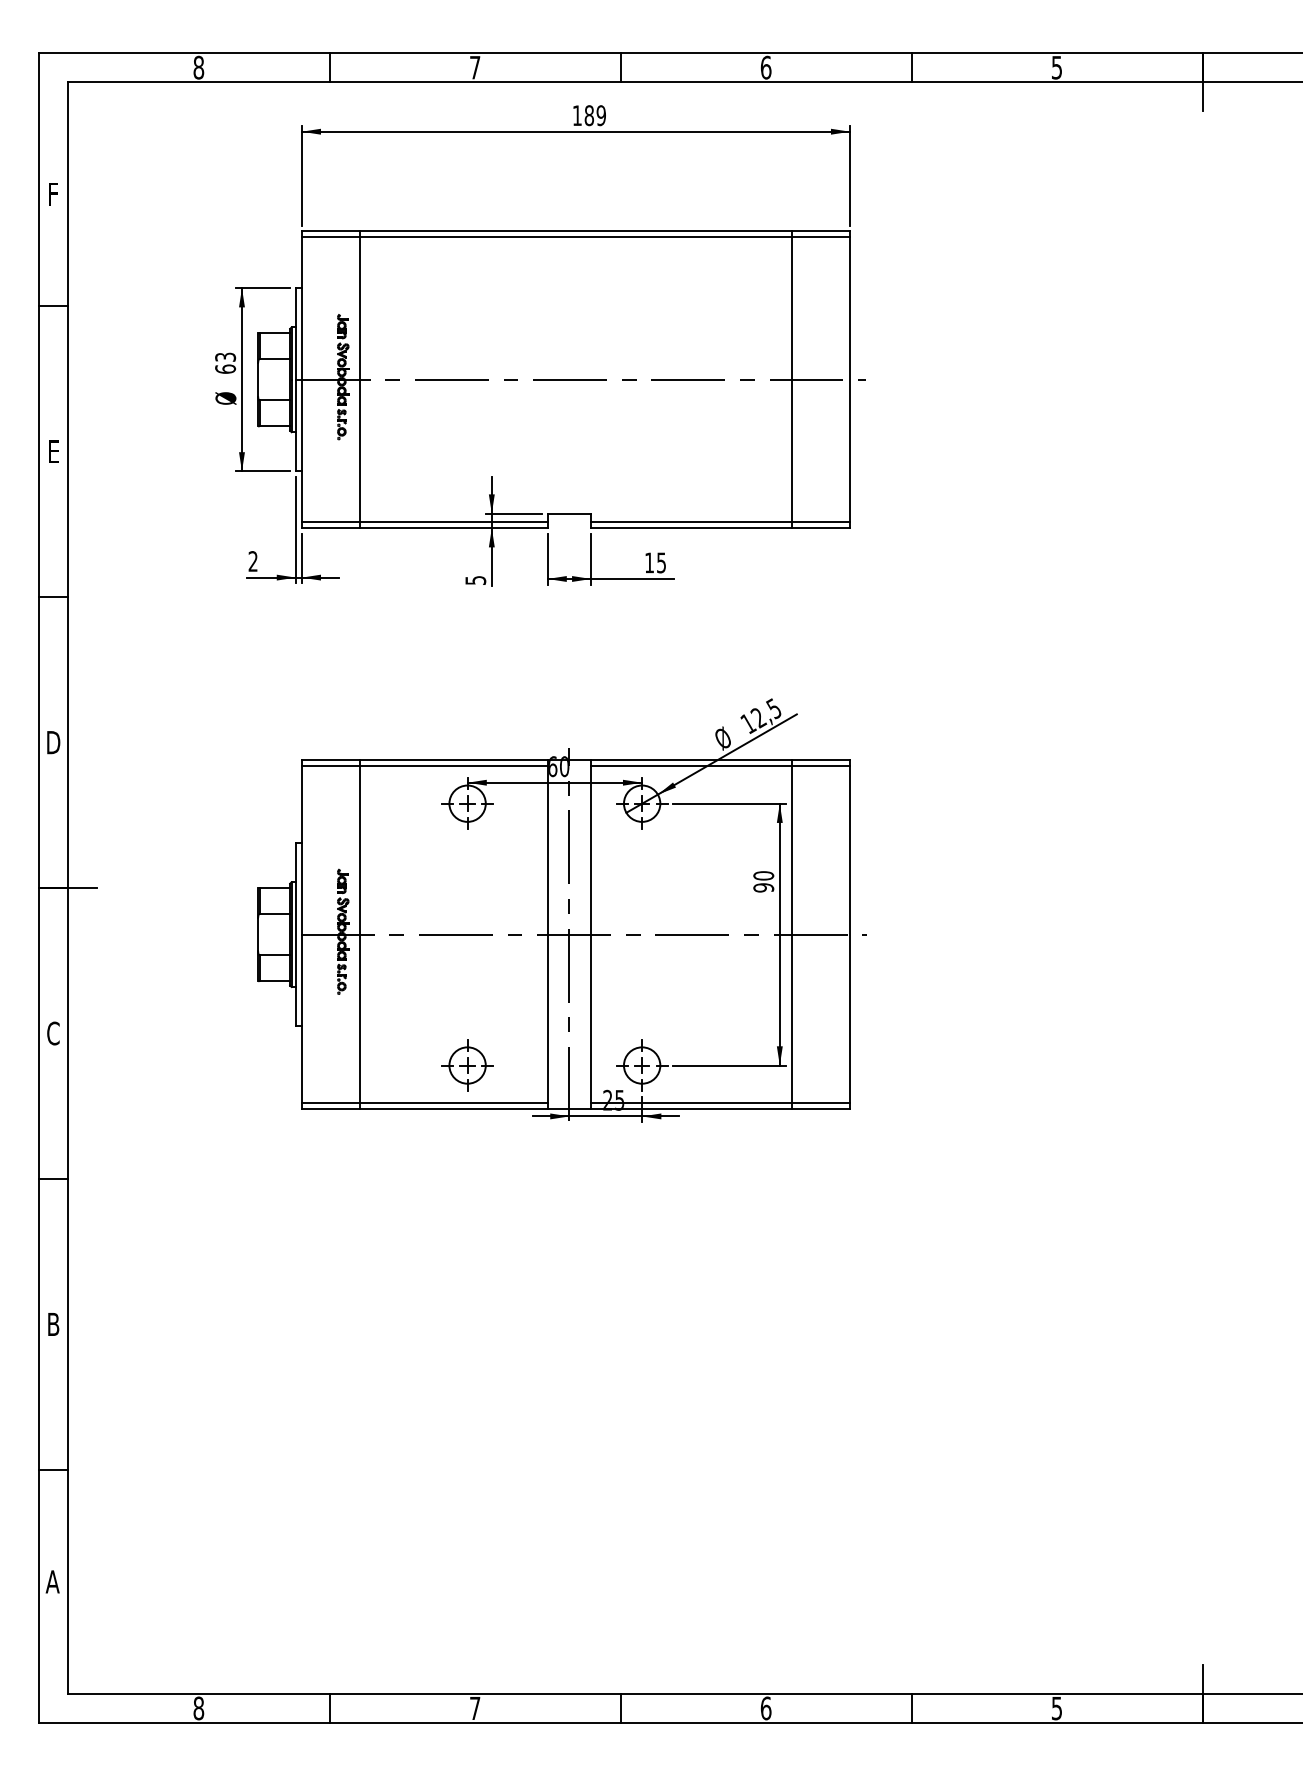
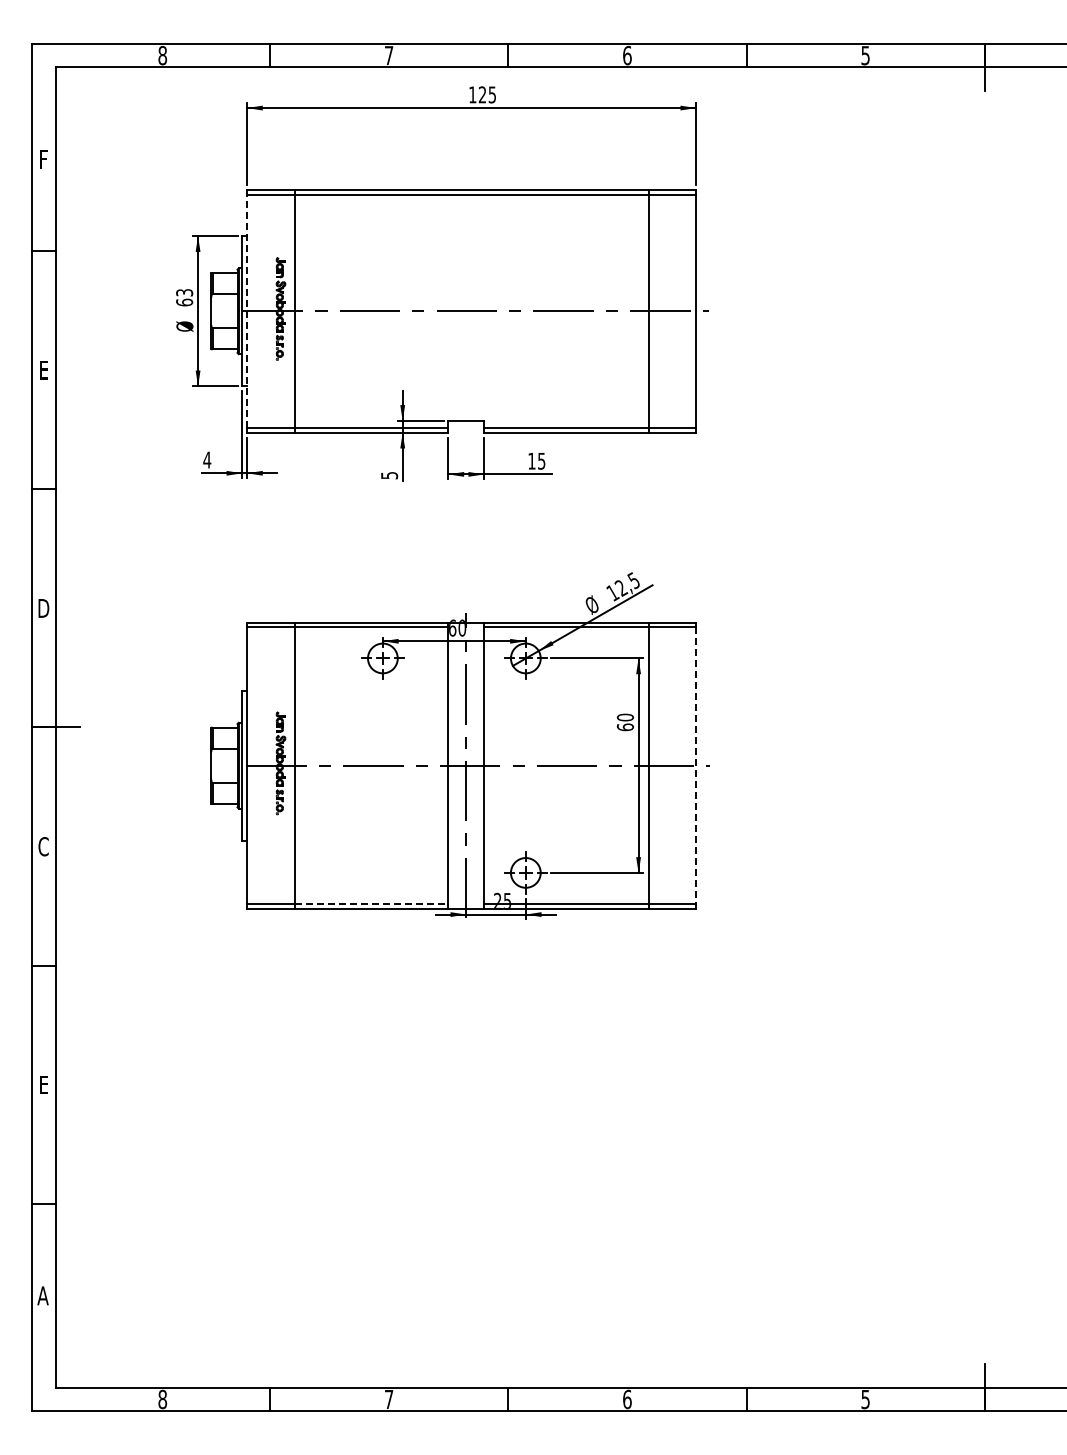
text: (595, 115) -> (487, 94), 189 -> 125
line: (302, 380) -> (247, 311), solid -> dashed
text: (253, 560) -> (207, 459), 2 -> 4
text: (763, 888) -> (625, 727), 90 -> 60
line: (850, 935) -> (696, 766), solid -> dashed
part: (467, 1065) -> (382, 872), removed
line: (453, 1102) -> (371, 903), solid -> dashed
text: (53, 1323) -> (43, 1084), B -> E

